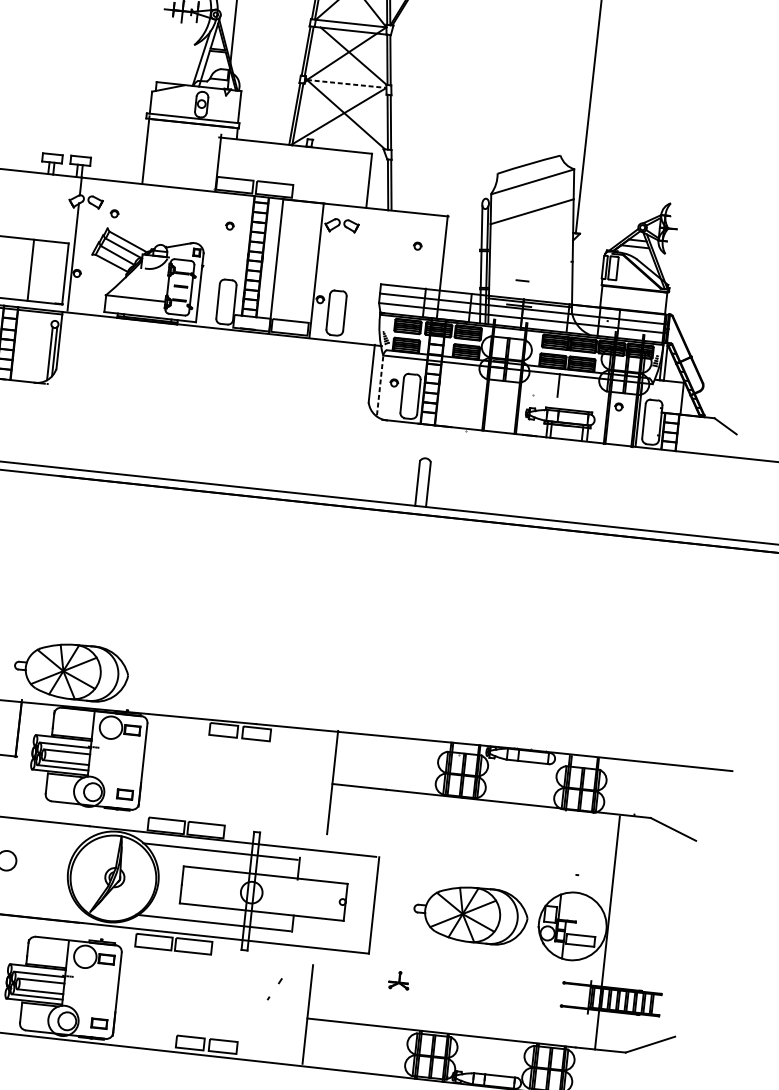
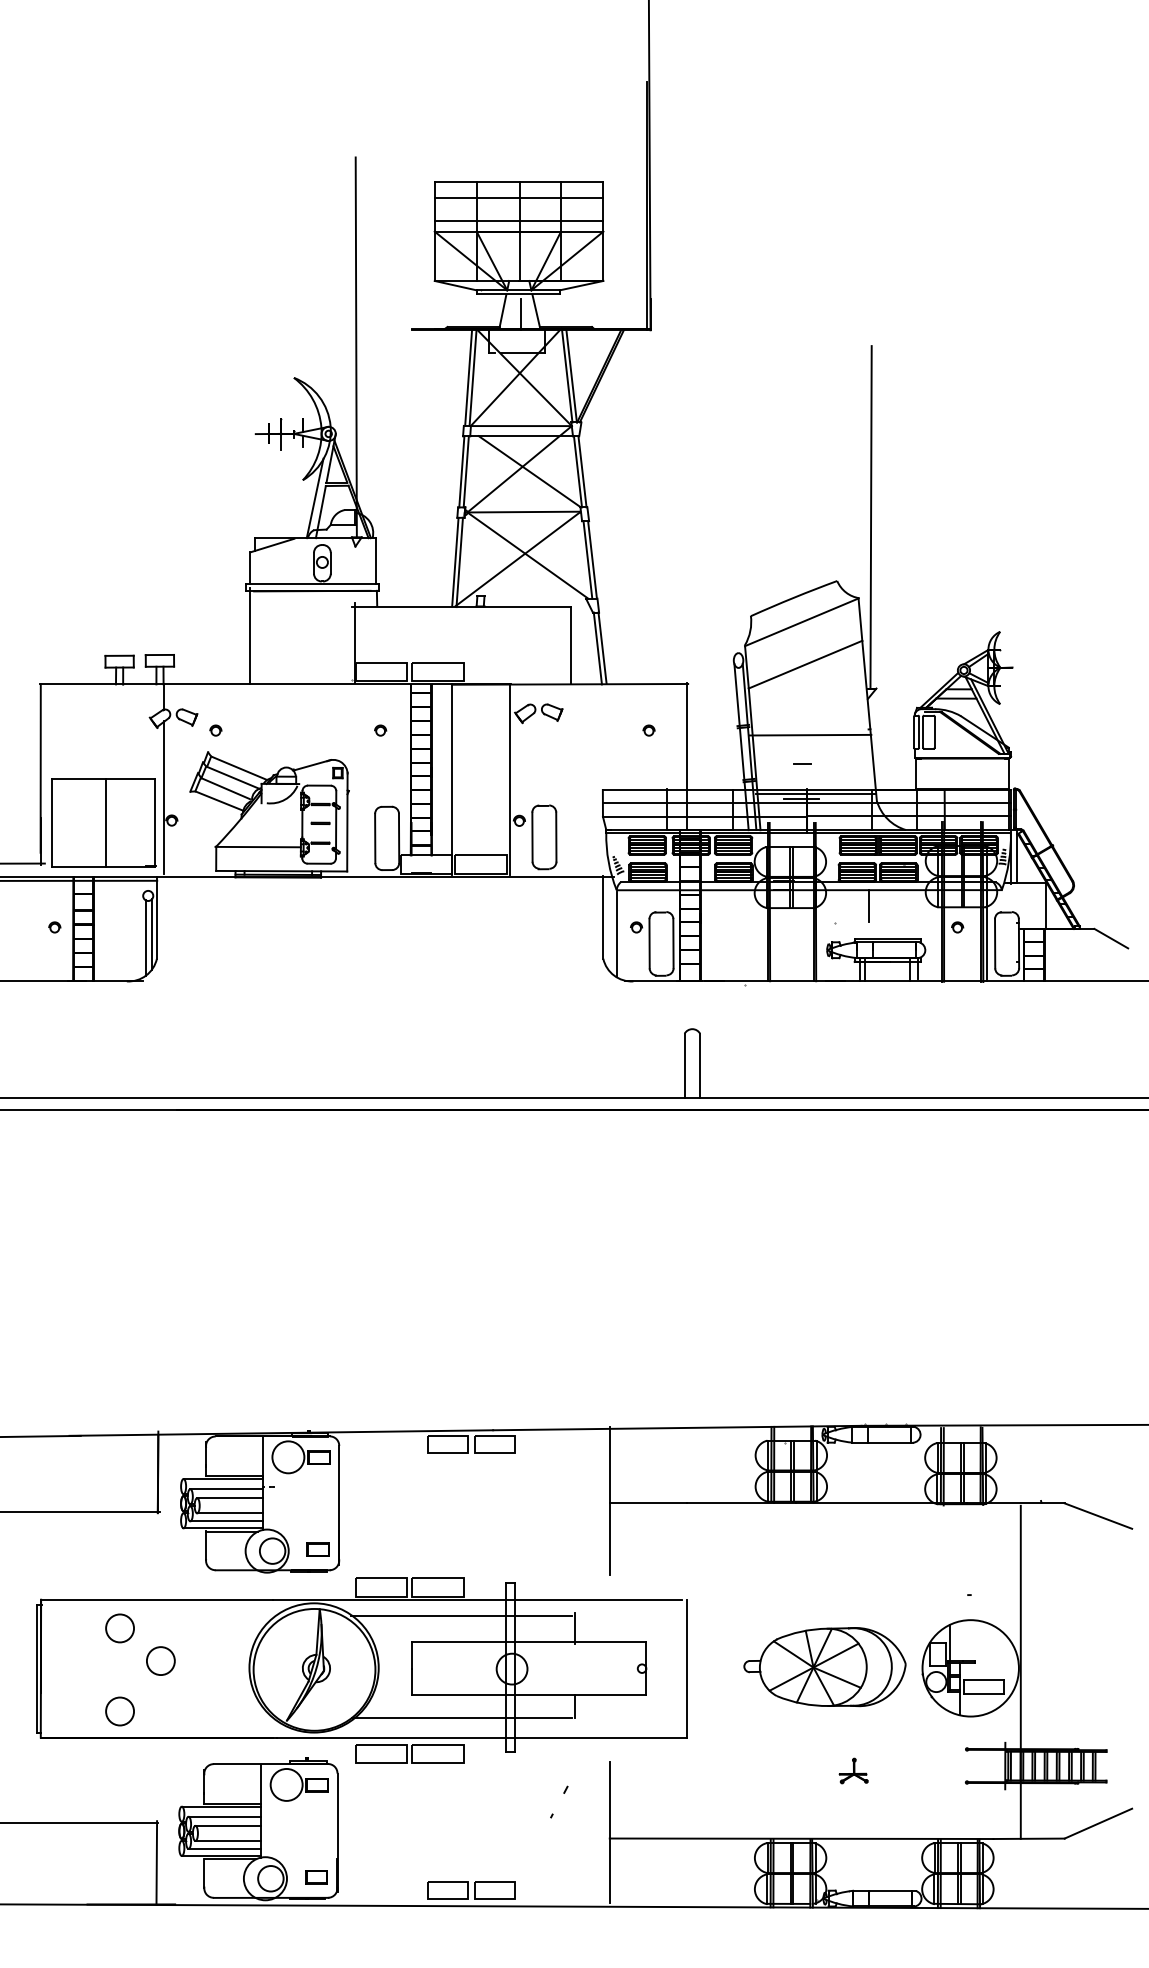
line: (346, 84) -> (524, 512), dashed -> solid
line: (530, 261) -> (810, 734), added
line: (379, 386) -> (616, 934), dashed -> solid
part: (71, 671) -> (223, 1384), removed
part: (399, 980) -> (853, 1770), moved

